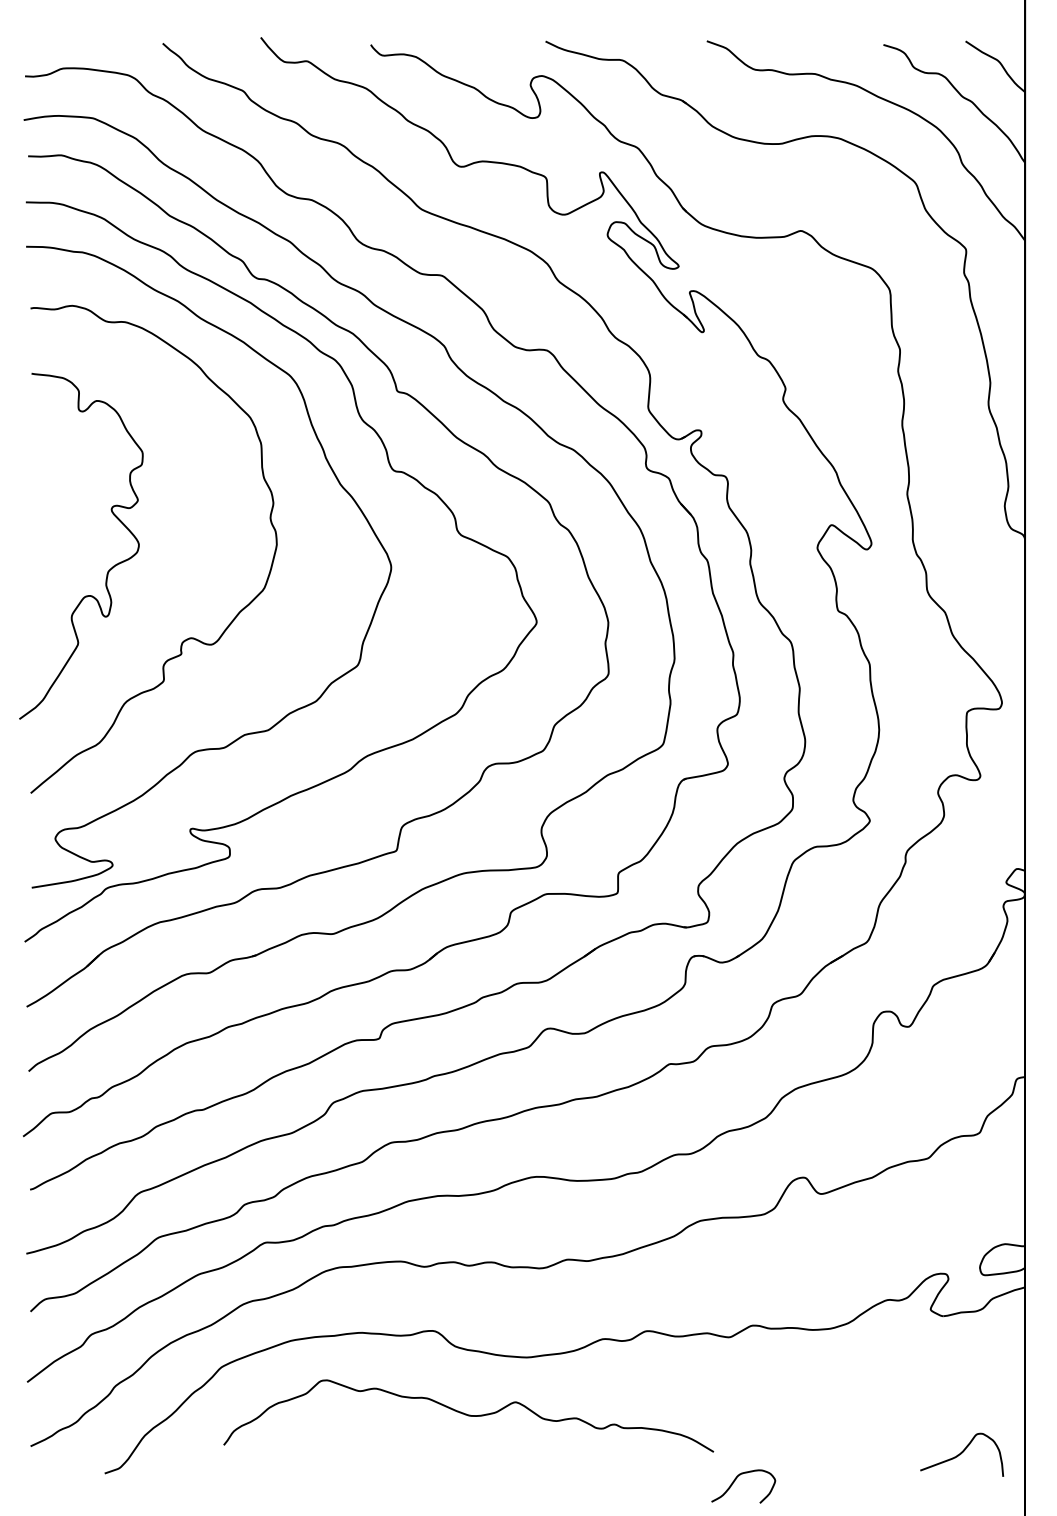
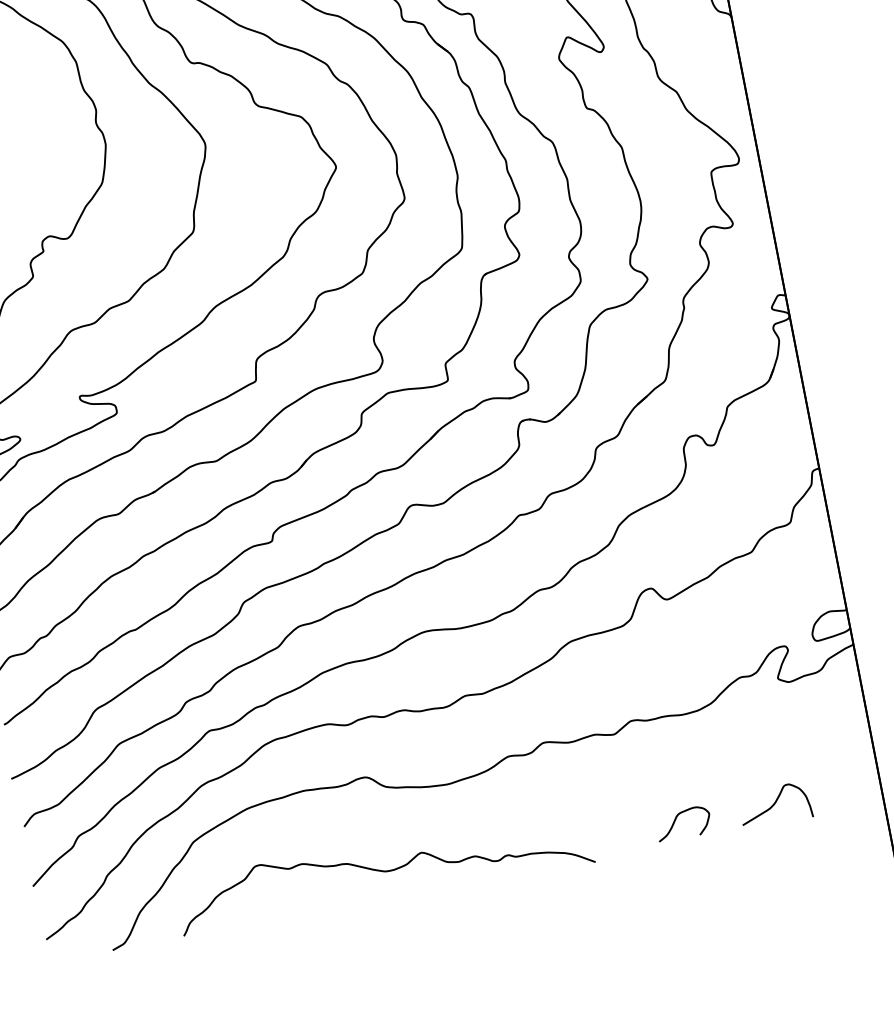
curve: (468, 1415) -> (384, 871), moved
curve: (962, 1453) -> (775, 804), moved
curve: (734, 1482) -> (675, 821), moved

